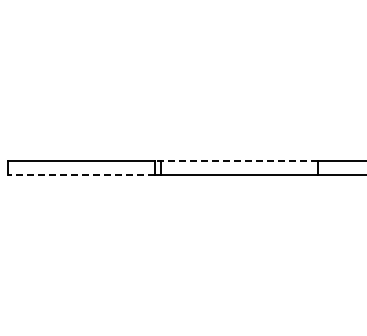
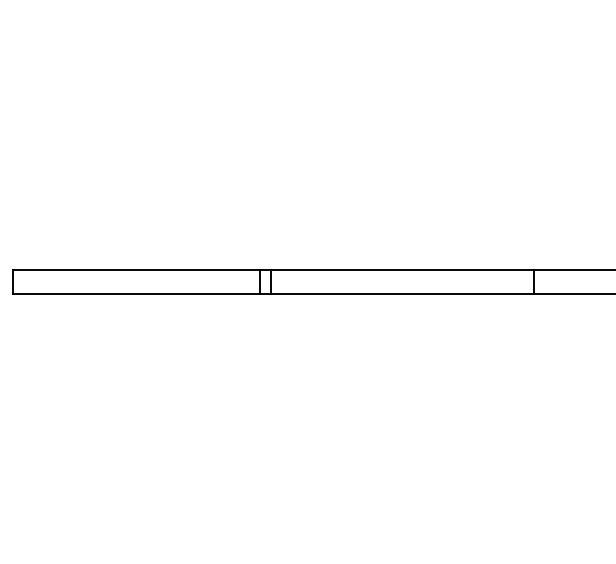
line: (235, 161) -> (395, 271), dashed -> solid
line: (81, 175) -> (136, 294), dashed -> solid

